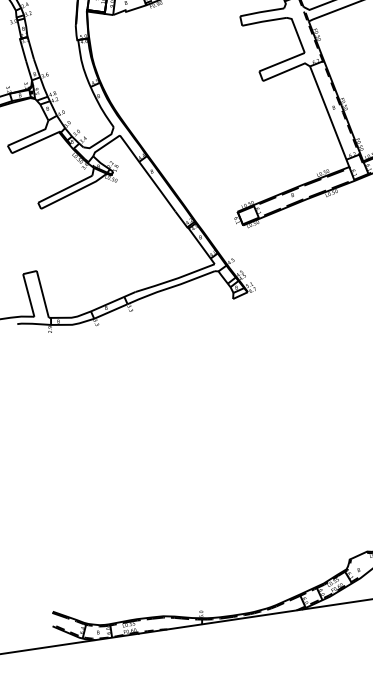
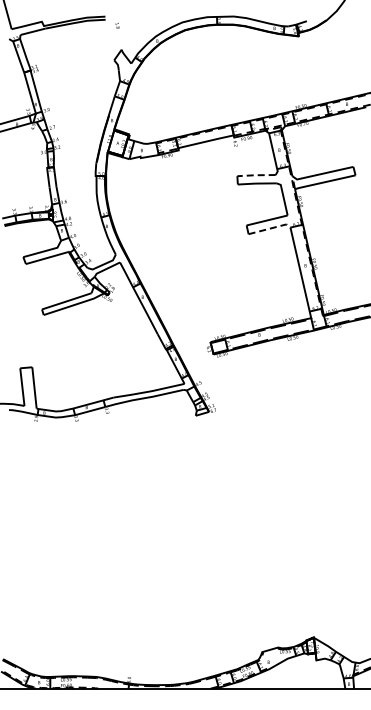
line: (260, 12) -> (255, 175), solid -> dashed
line: (288, 70) -> (271, 228), solid -> dashed

